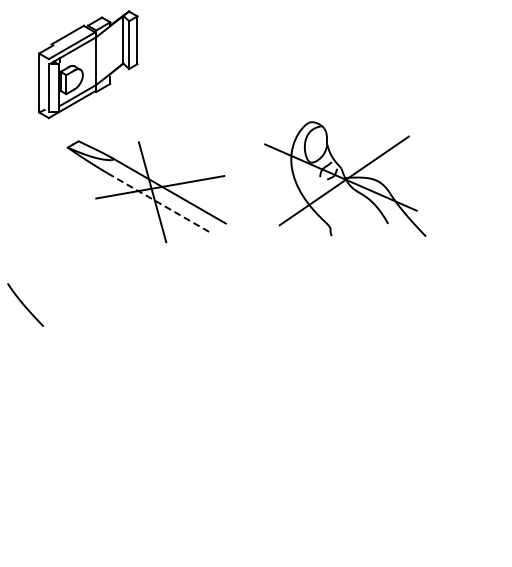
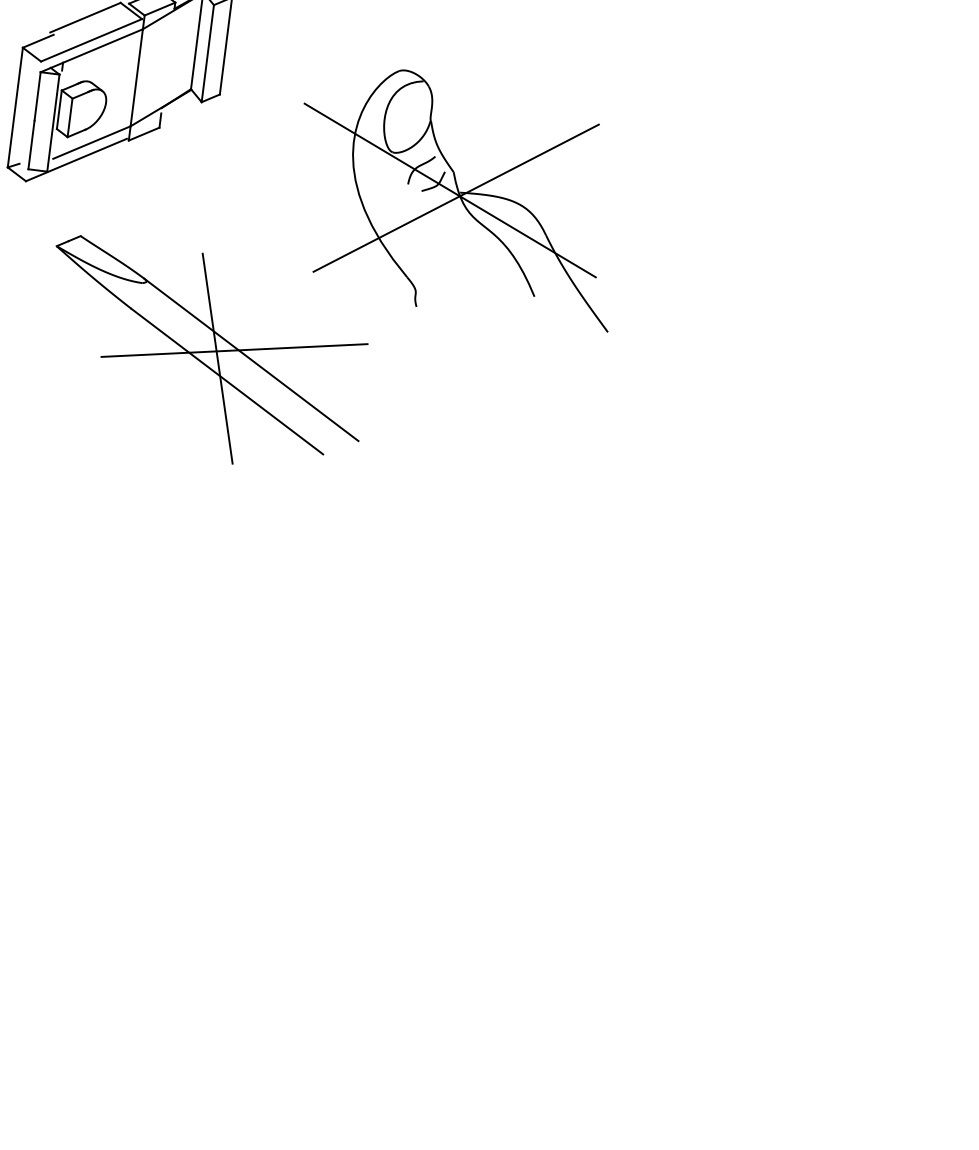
part: (345, 178) -> (459, 193), moved
line: (158, 202) -> (227, 381), dashed -> solid

